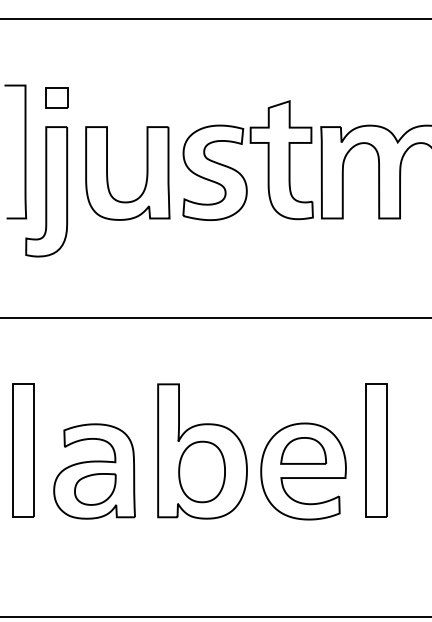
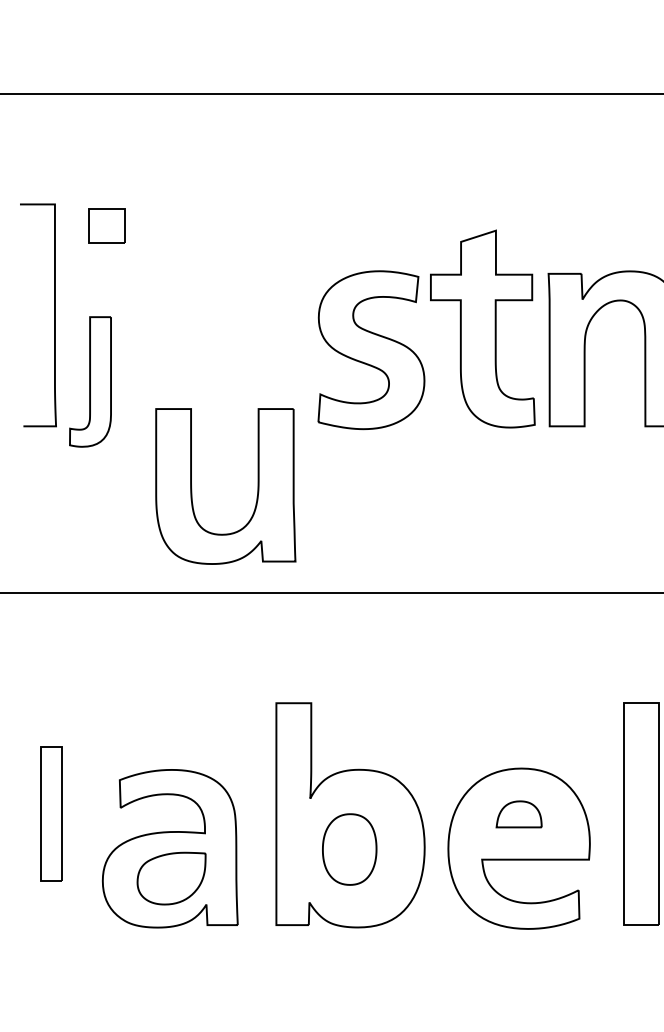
part: (146, 173) -> (256, 486), moved
part: (46, 191) -> (90, 381), size x0.6
part: (23, 450) -> (51, 813), size x0.6
part: (303, 450) -> (519, 813), size x0.6
part: (201, 471) -> (348, 848), size x0.7

